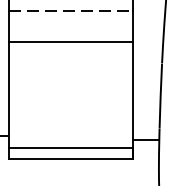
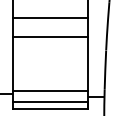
line: (71, 9) -> (50, 17), dashed -> solid
line: (71, 129) -> (50, 90), added

